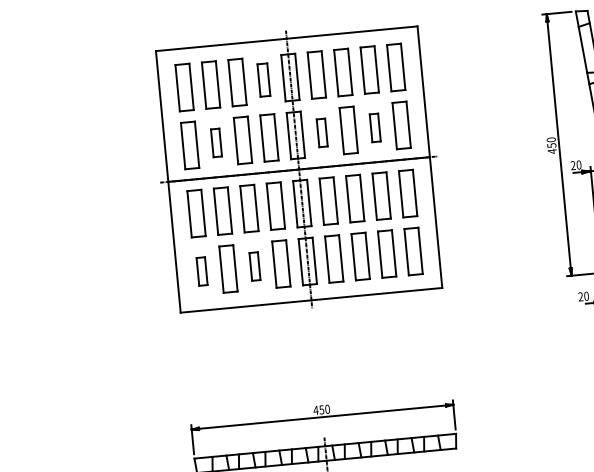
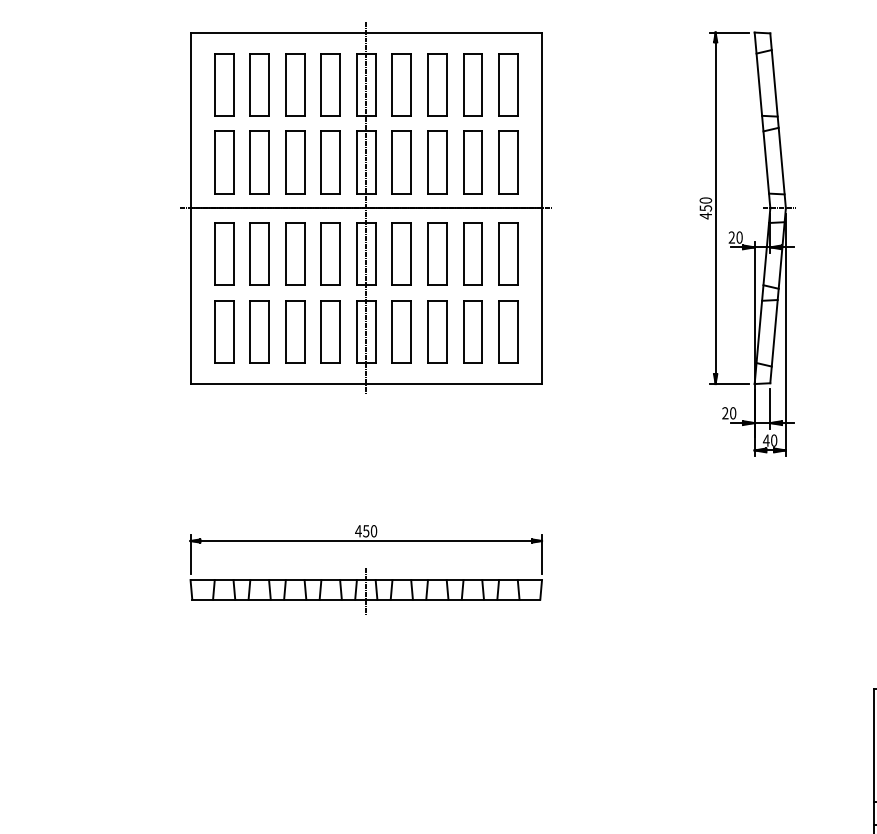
part: (263, 79) -> (330, 84), size x1.43
part: (374, 127) -> (472, 162), size x1.67
part: (322, 132) -> (401, 162), size x1.67
part: (216, 142) -> (259, 162), size x1.67
part: (255, 266) -> (295, 331), size x1.67
part: (202, 271) -> (224, 331), size x1.67

